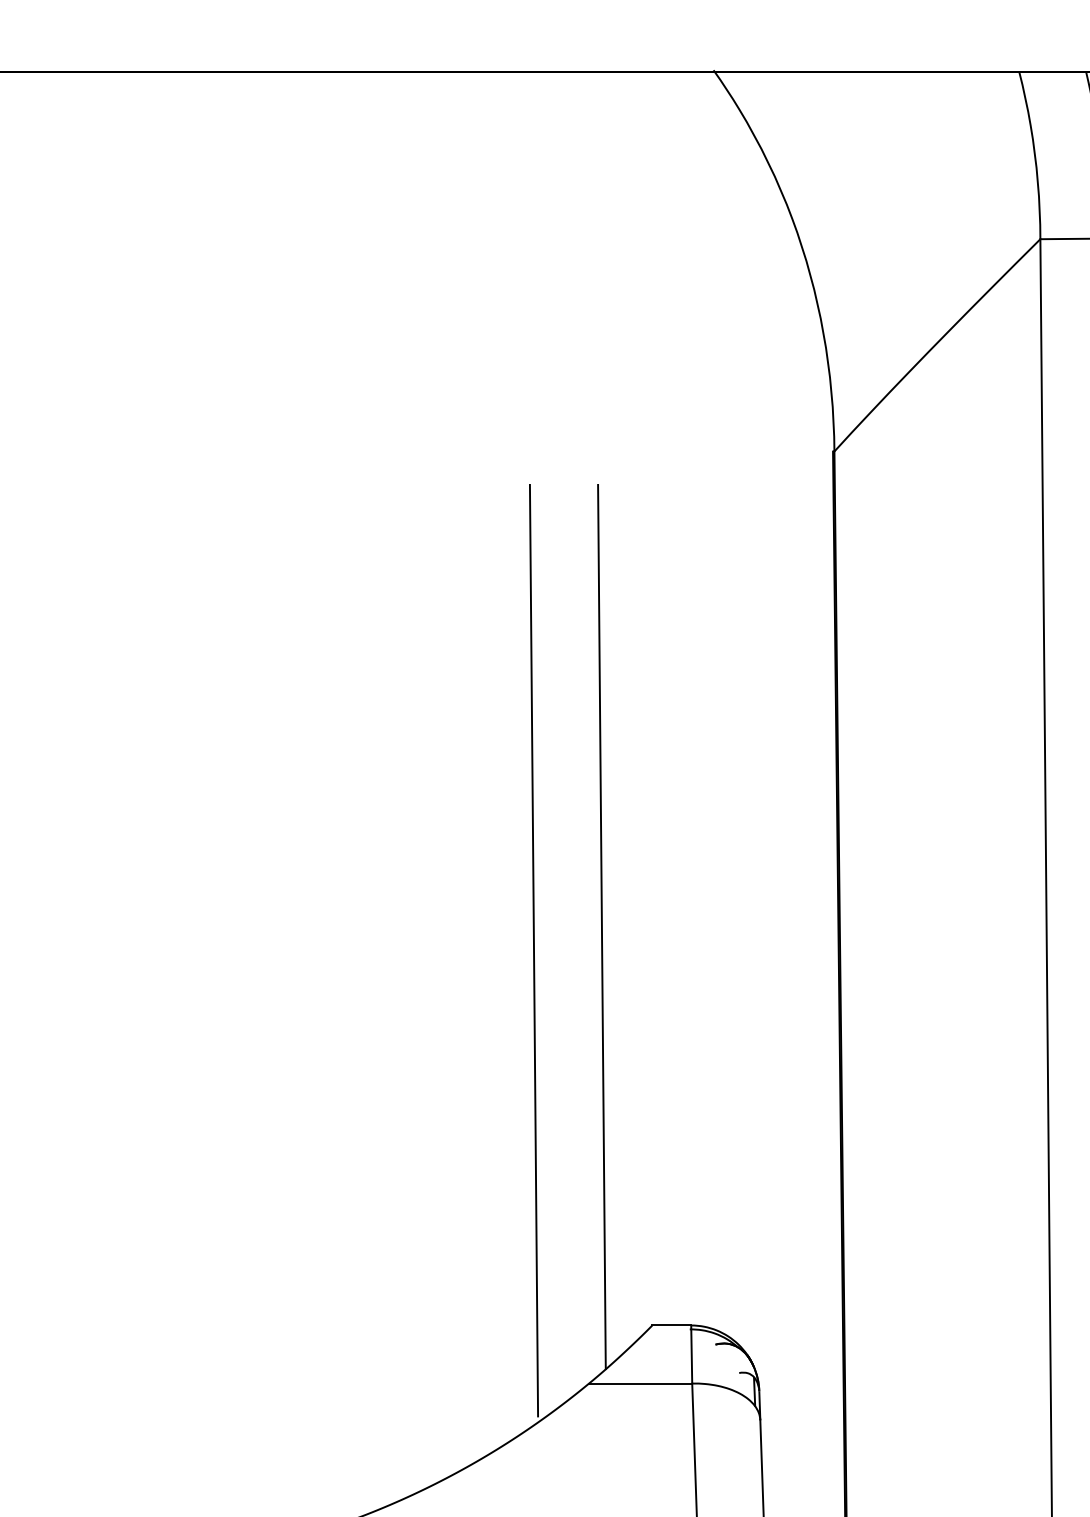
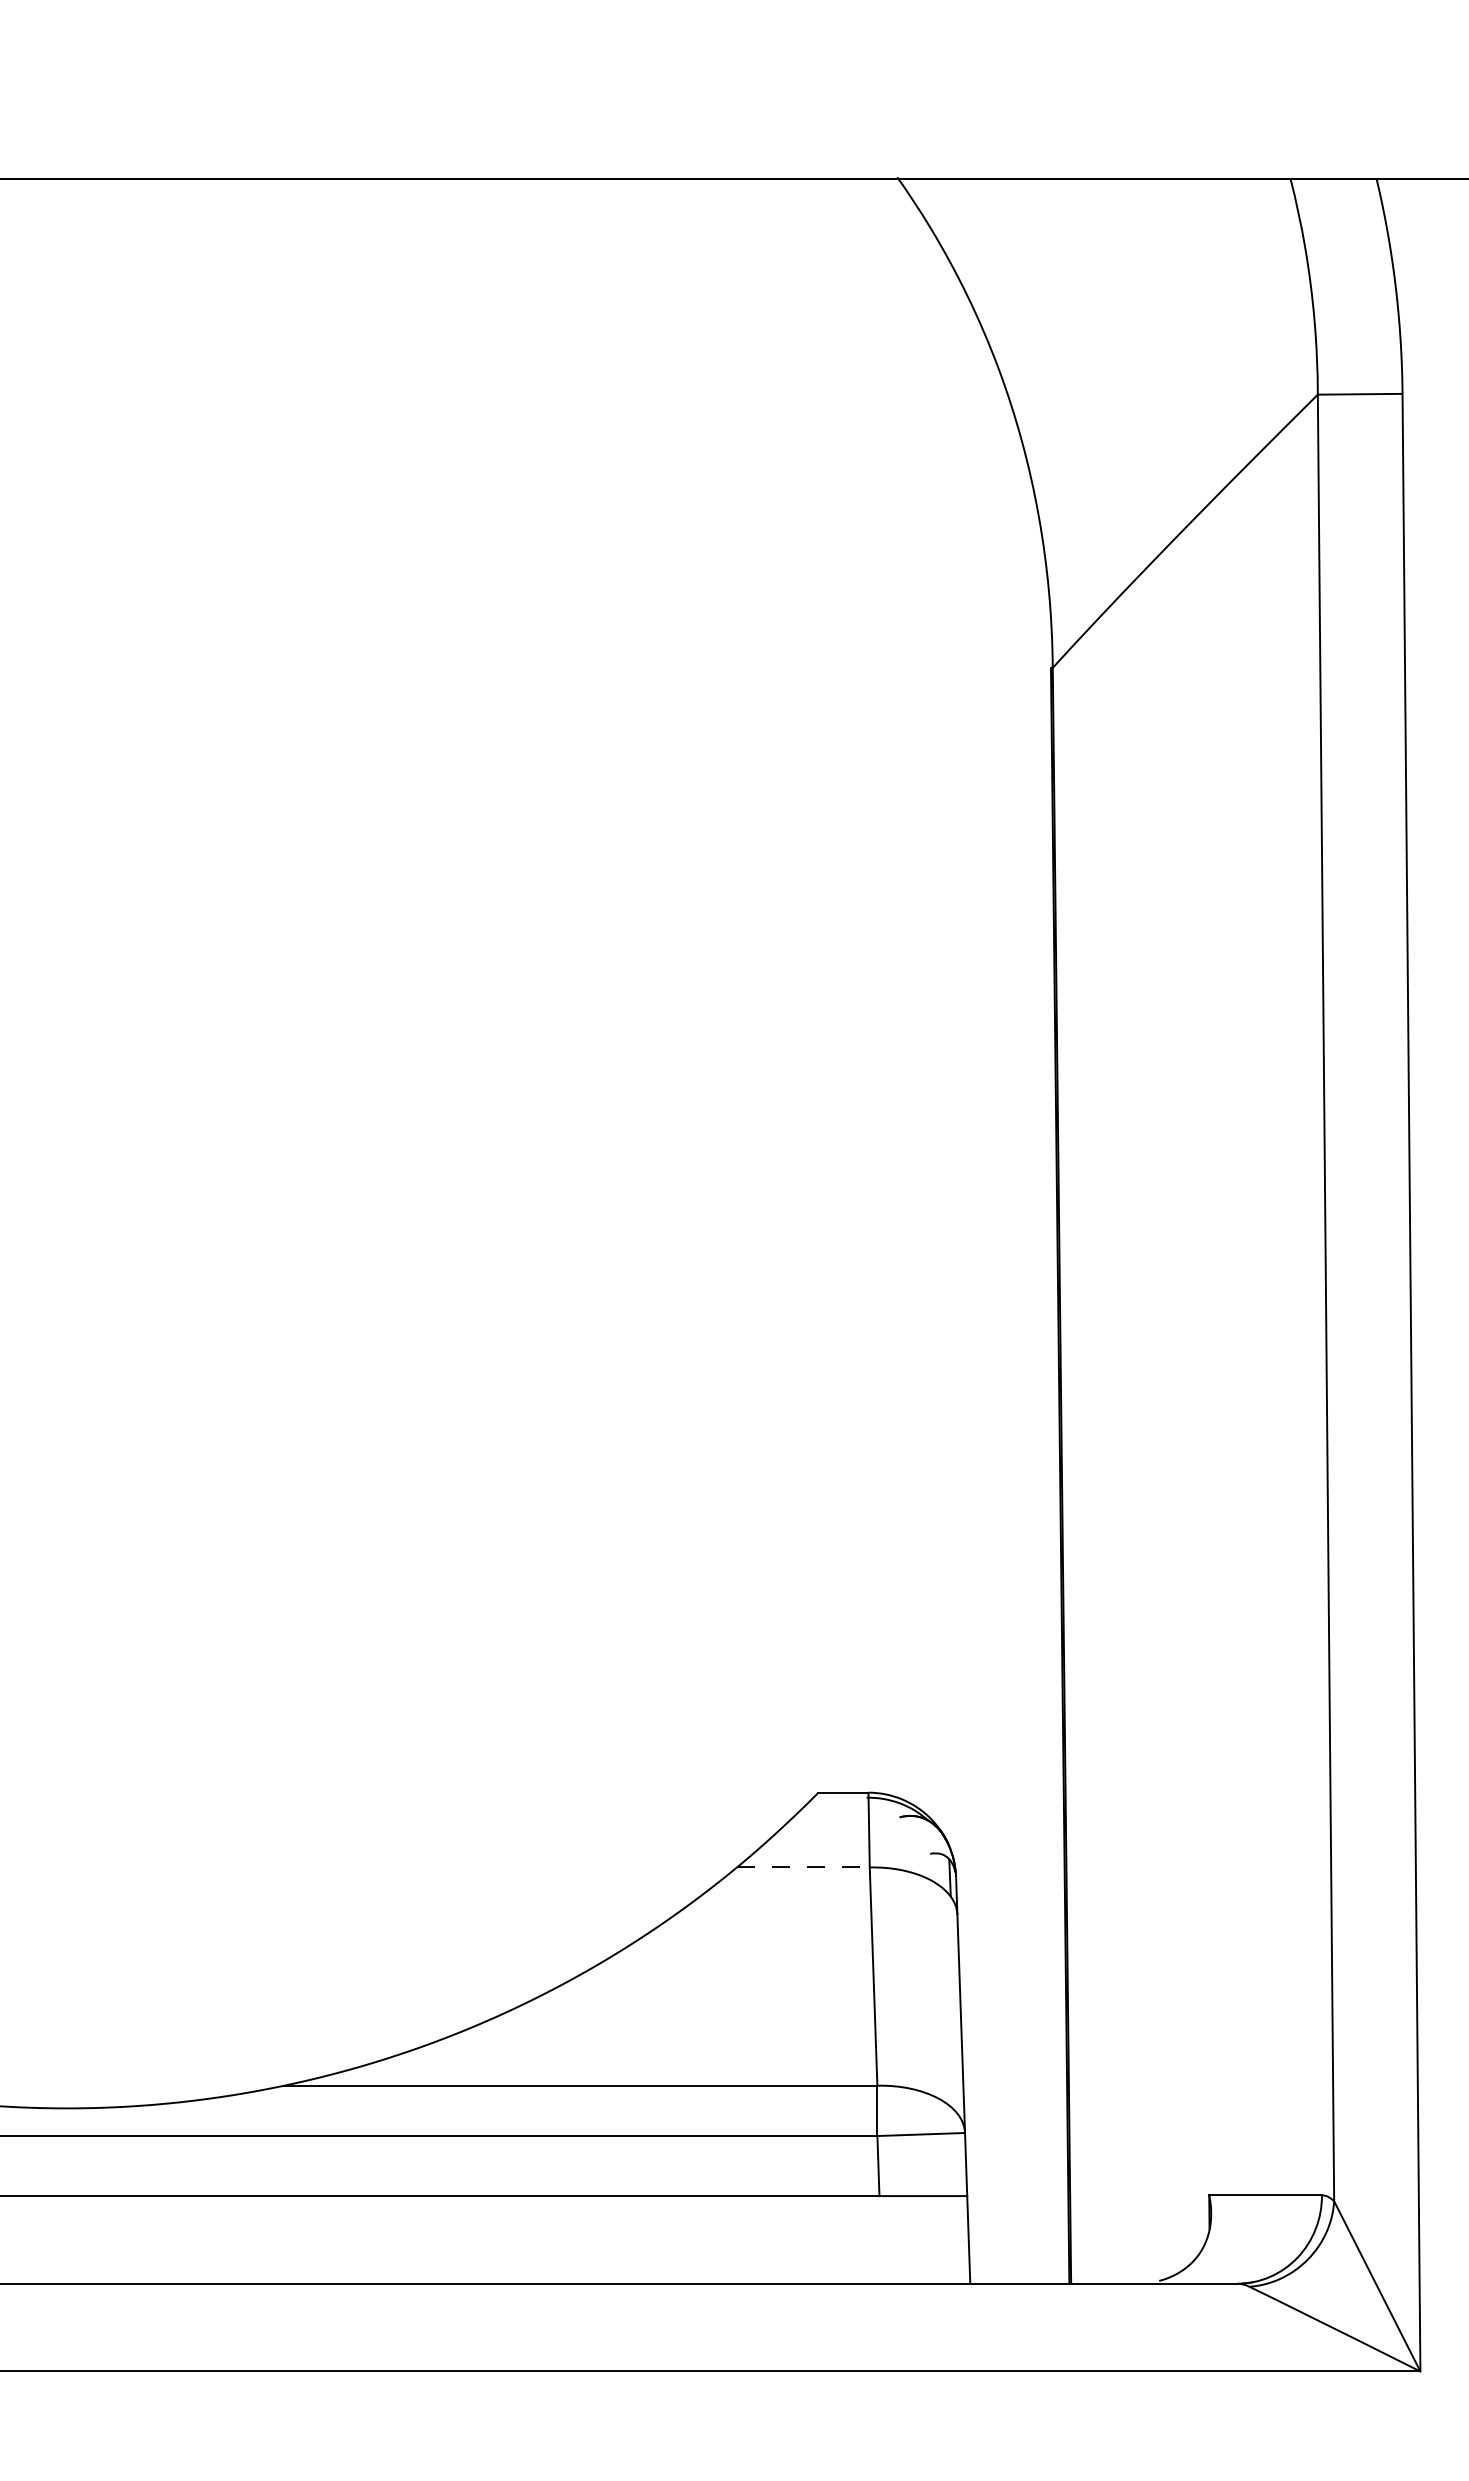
line: (601, 926) -> (753, 1279), removed
line: (533, 950) -> (665, 1309), removed
line: (640, 1383) -> (803, 1867), solid -> dashed

